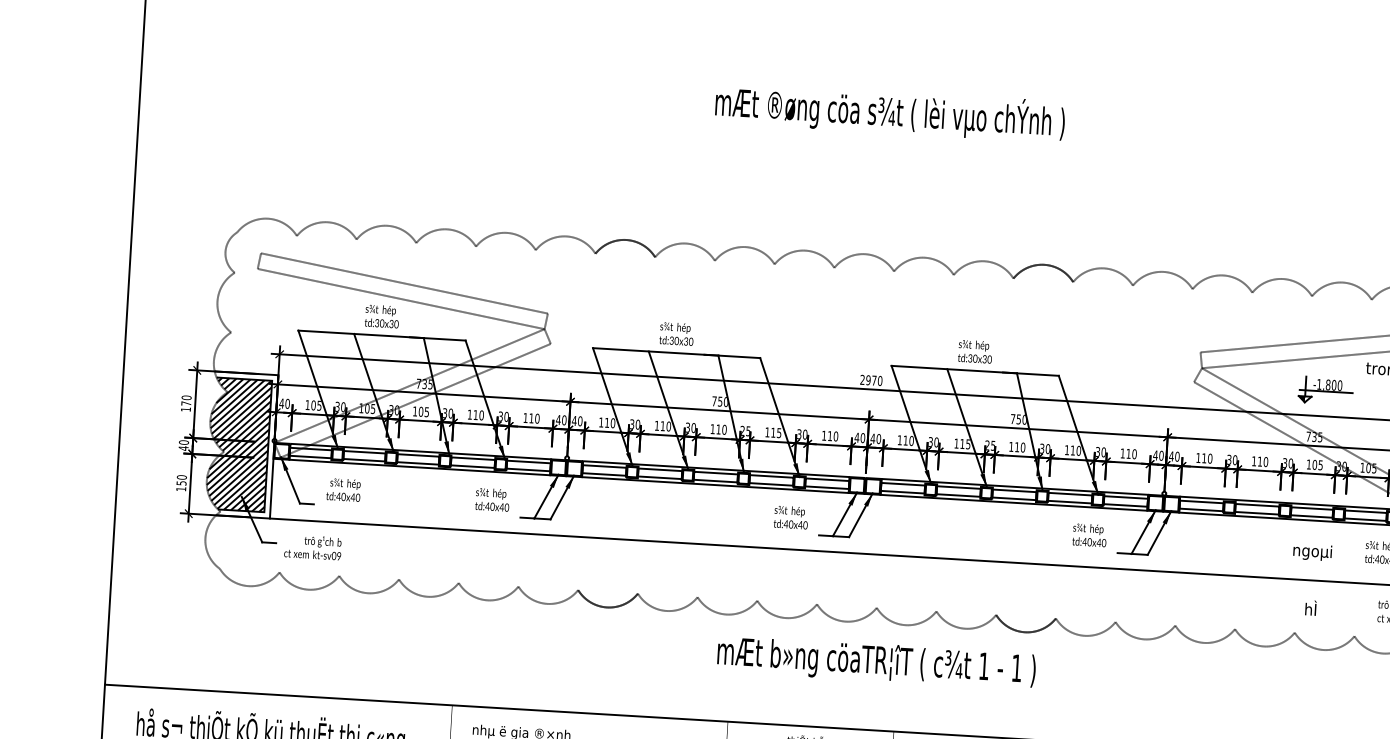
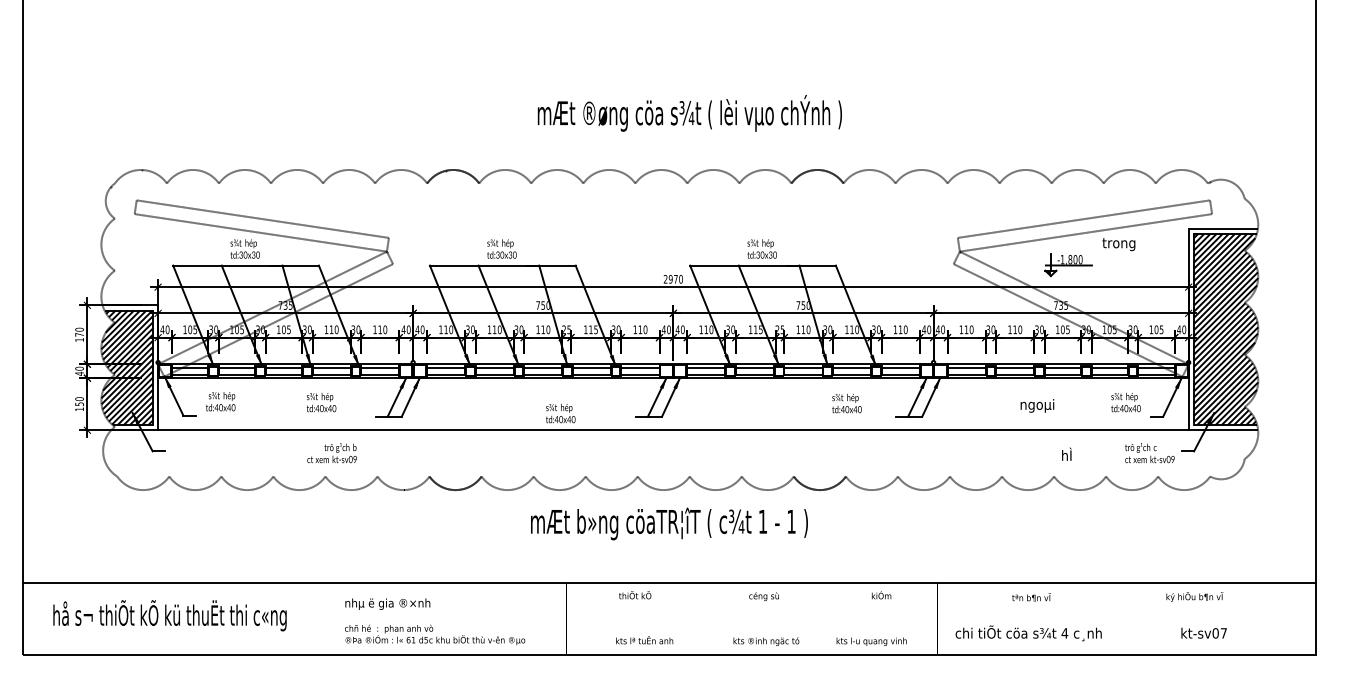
text: (889, 112) -> (689, 113), moved
text: (492, 499) -> (321, 402), moved
text: (790, 517) -> (560, 413), moved
text: (1089, 535) -> (846, 403), moved
text: (312, 547) -> (331, 453), moved
text: (1312, 551) -> (1037, 405), moved
text: (876, 661) -> (669, 523), moved

